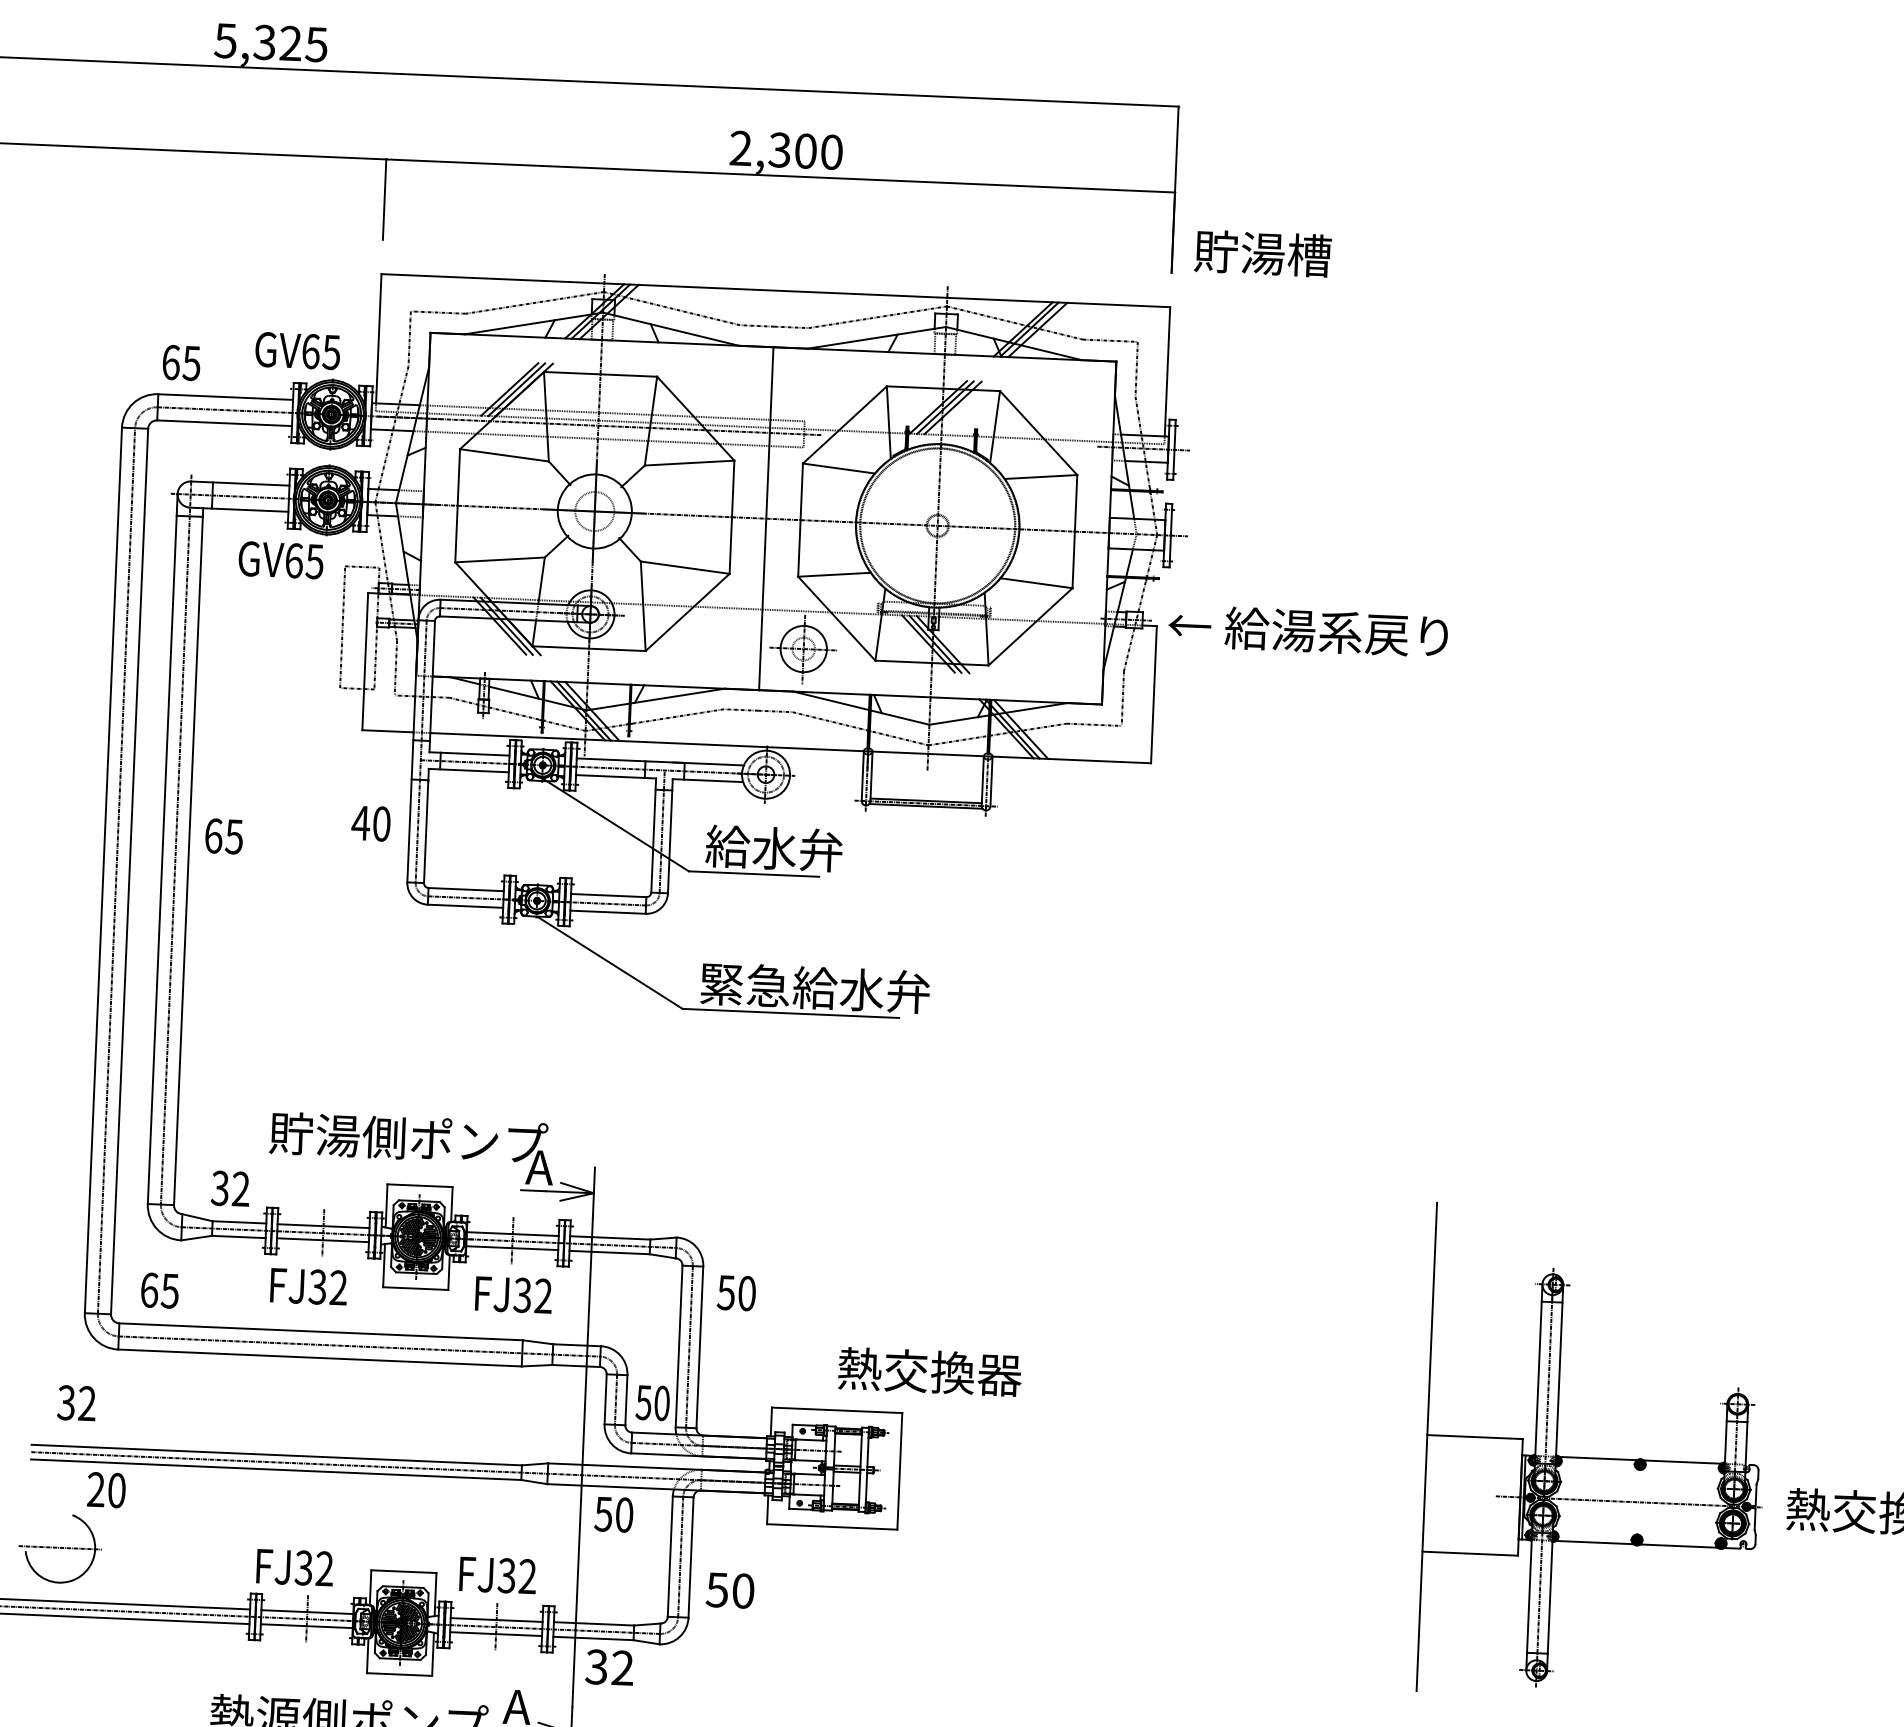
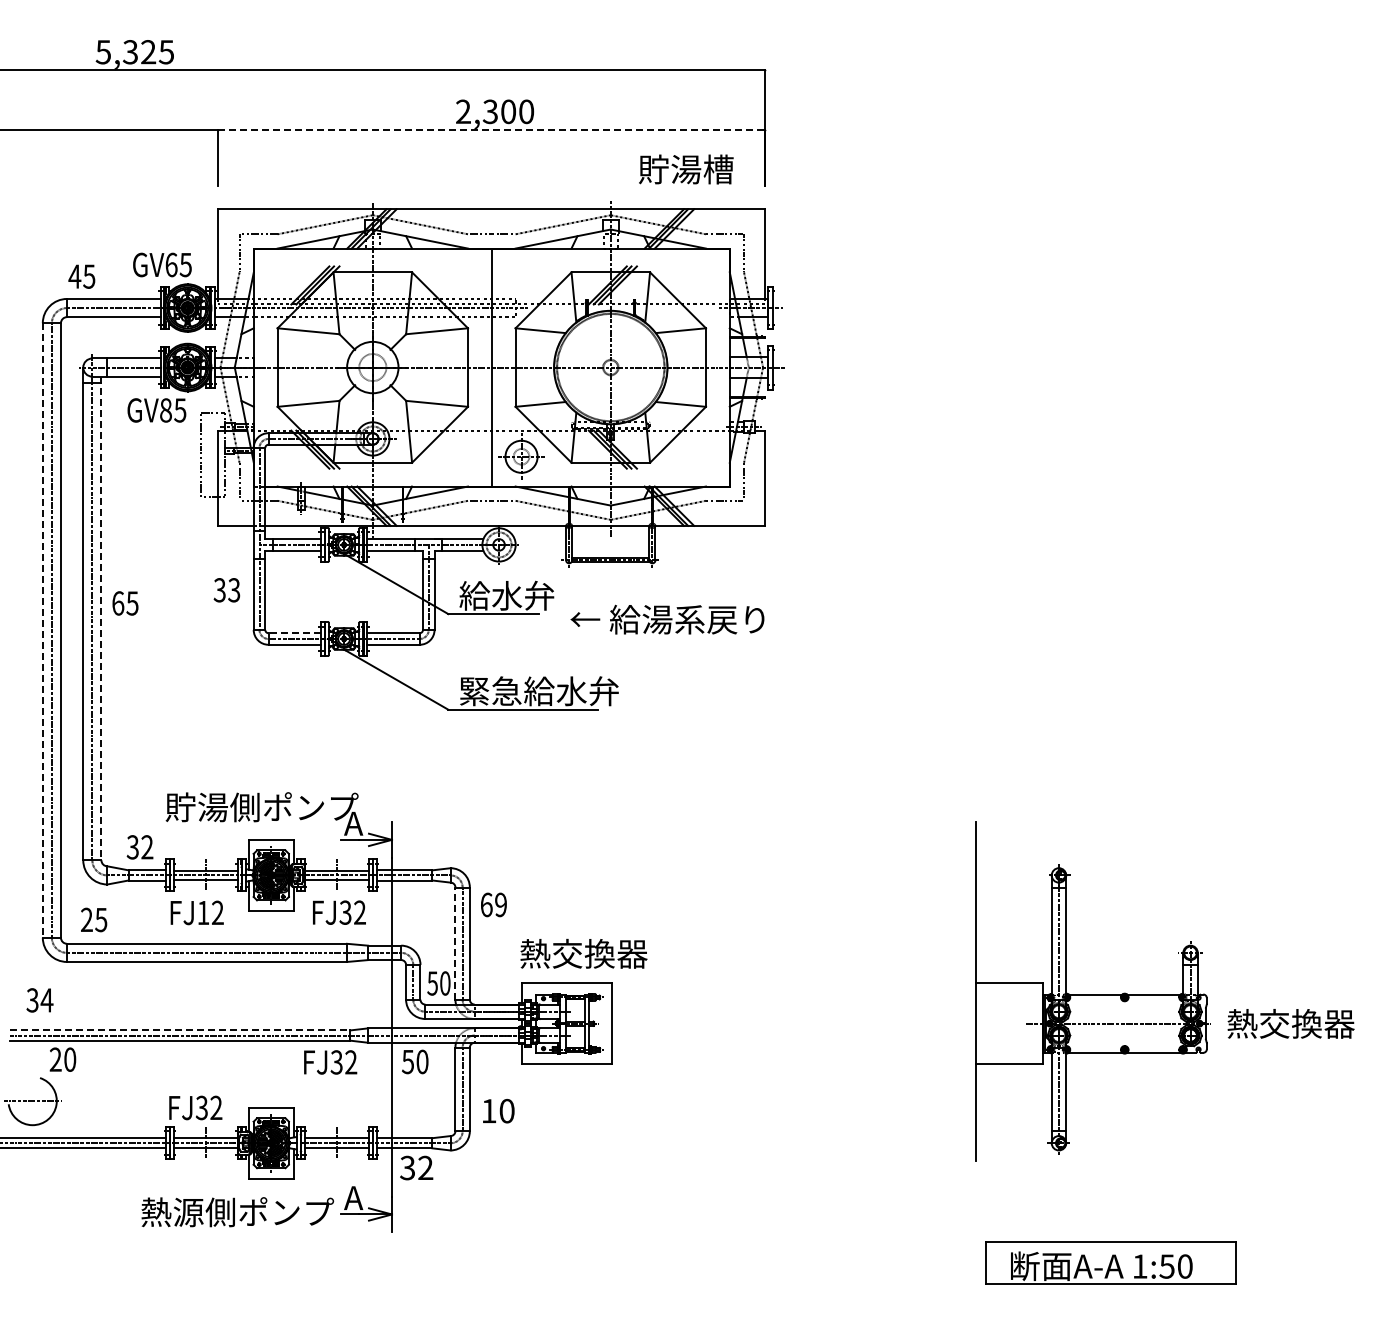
line: (780, 175) -> (491, 129), solid -> dashed
text: (1263, 253) -> (686, 169), moved
text: (170, 362) -> (74, 276), 65 -> 45
text: (294, 560) -> (166, 410), GV65 -> GV85
text: (1308, 630) -> (667, 619), moved
text: (370, 823) -> (226, 590), 40 -> 33
line: (188, 856) -> (101, 618), solid -> dashed
line: (102, 870) -> (42, 630), solid -> dashed
line: (465, 889) -> (294, 633), solid -> dashed
text: (317, 1286) -> (203, 912), FJ32 -> FJ12
text: (148, 1289) -> (86, 919), 65 -> 25
text: (736, 1292) -> (493, 904), 50 -> 69
line: (679, 1346) -> (455, 943), solid -> dashed
text: (929, 1371) -> (583, 953), moved
text: (86, 1403) -> (46, 1000), 32 -> 34
line: (277, 1455) -> (180, 1030), solid -> dashed
text: (497, 1575) -> (330, 1062), moved
text: (716, 1590) -> (488, 1111), 50 -> 10

